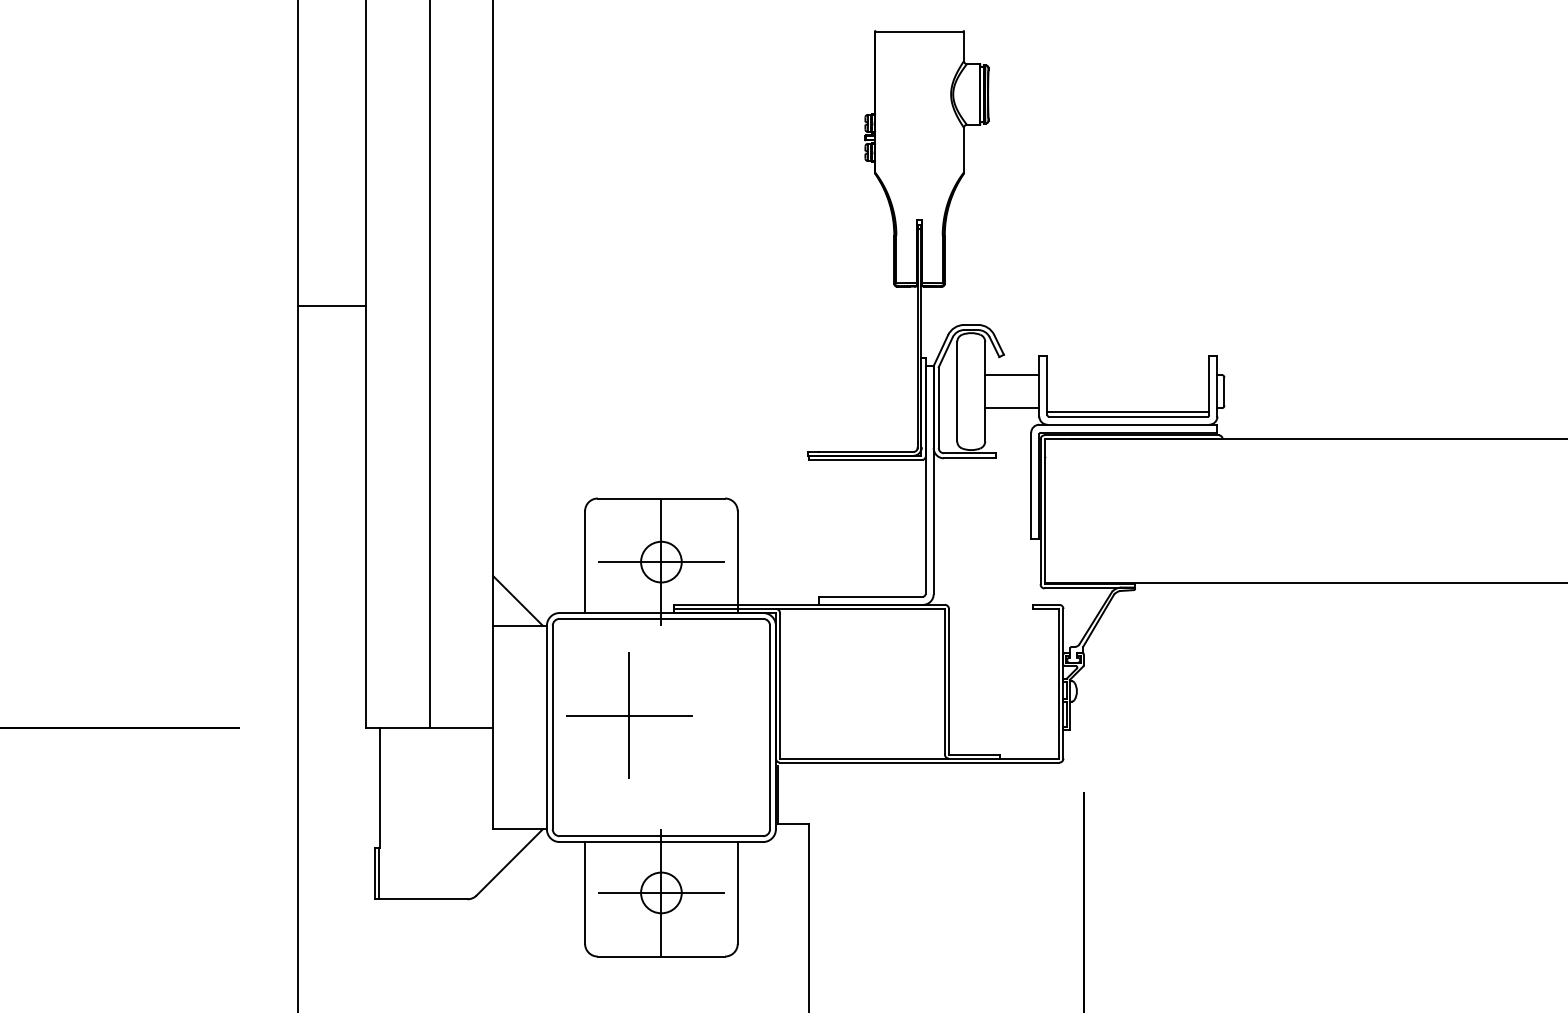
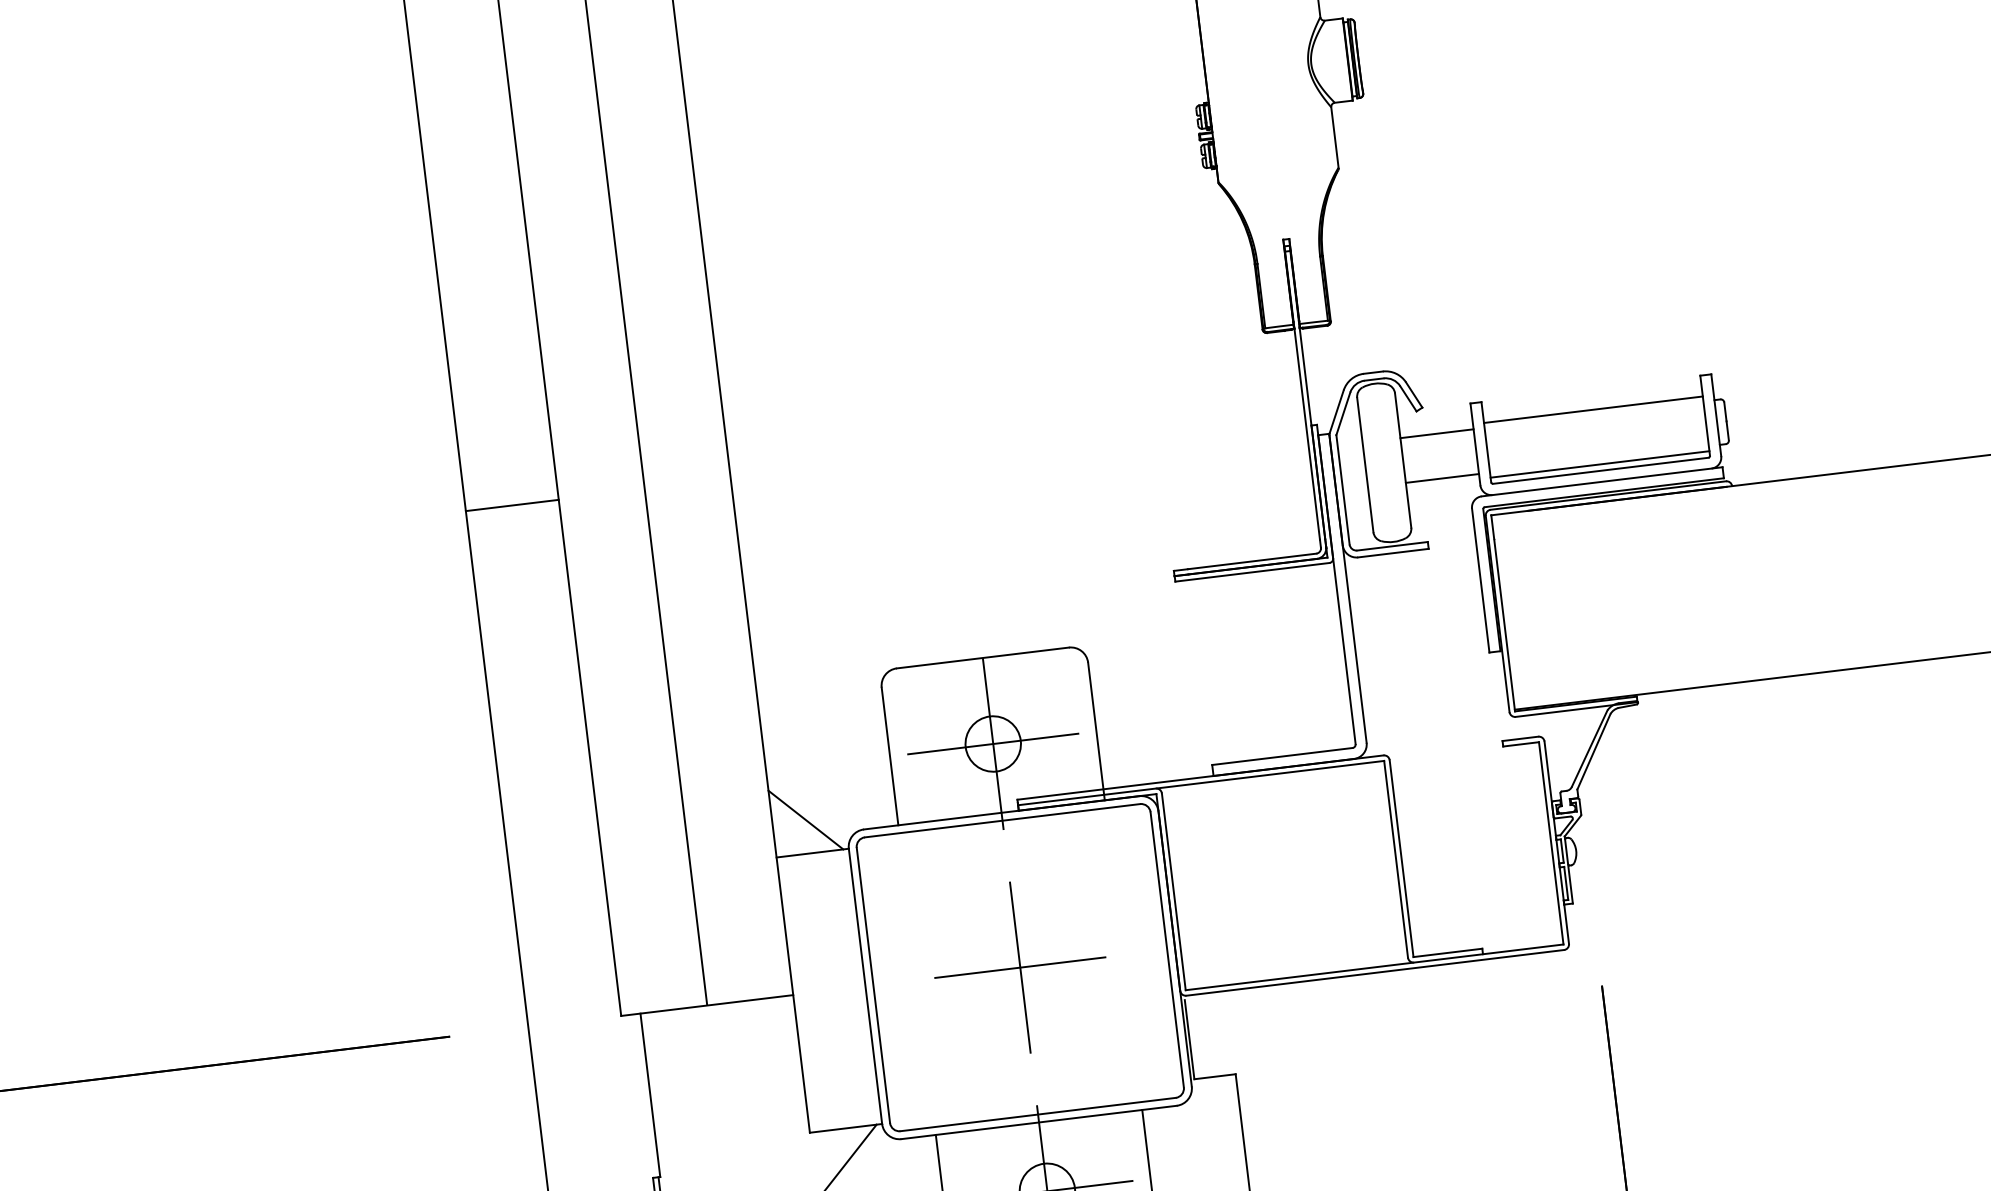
line: (331, 305) -> (511, 505), moved
line: (1128, 371) -> (1593, 409), added
part: (629, 715) -> (1020, 967), moved

